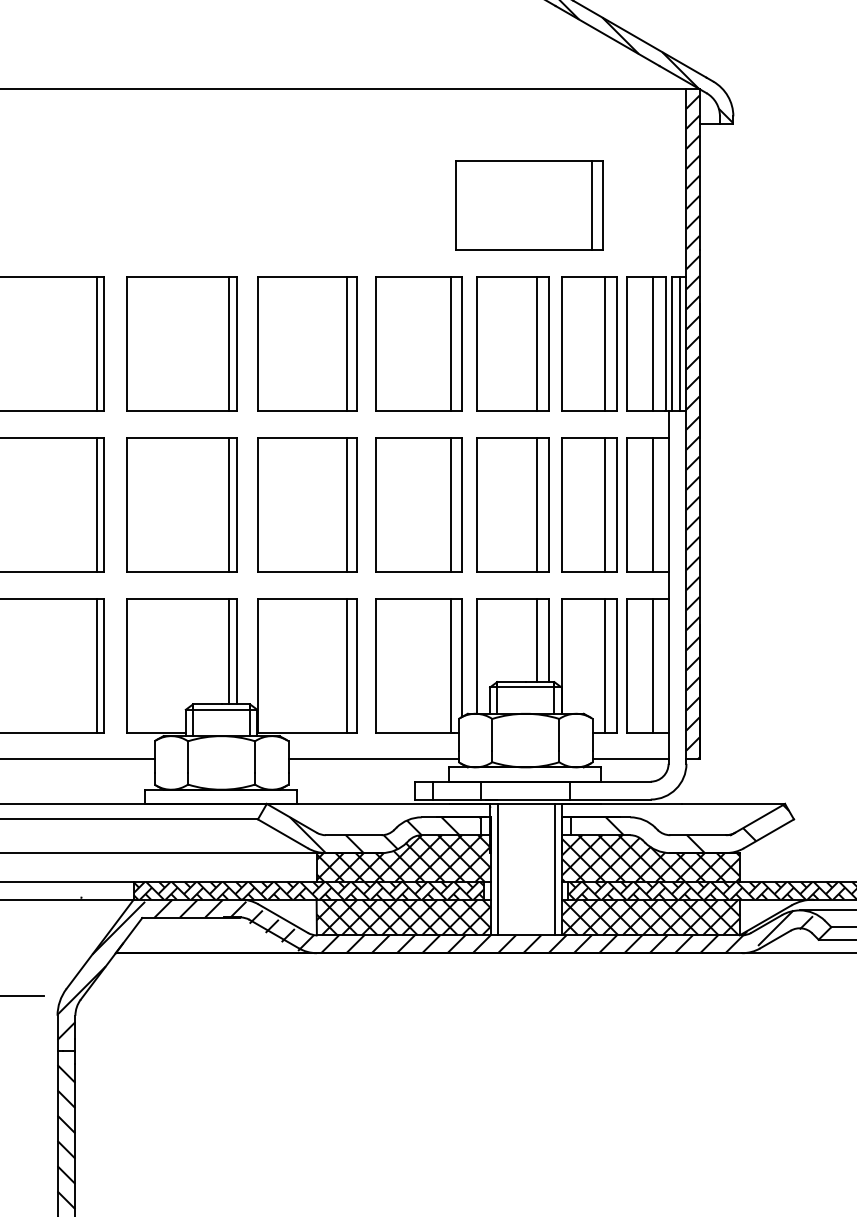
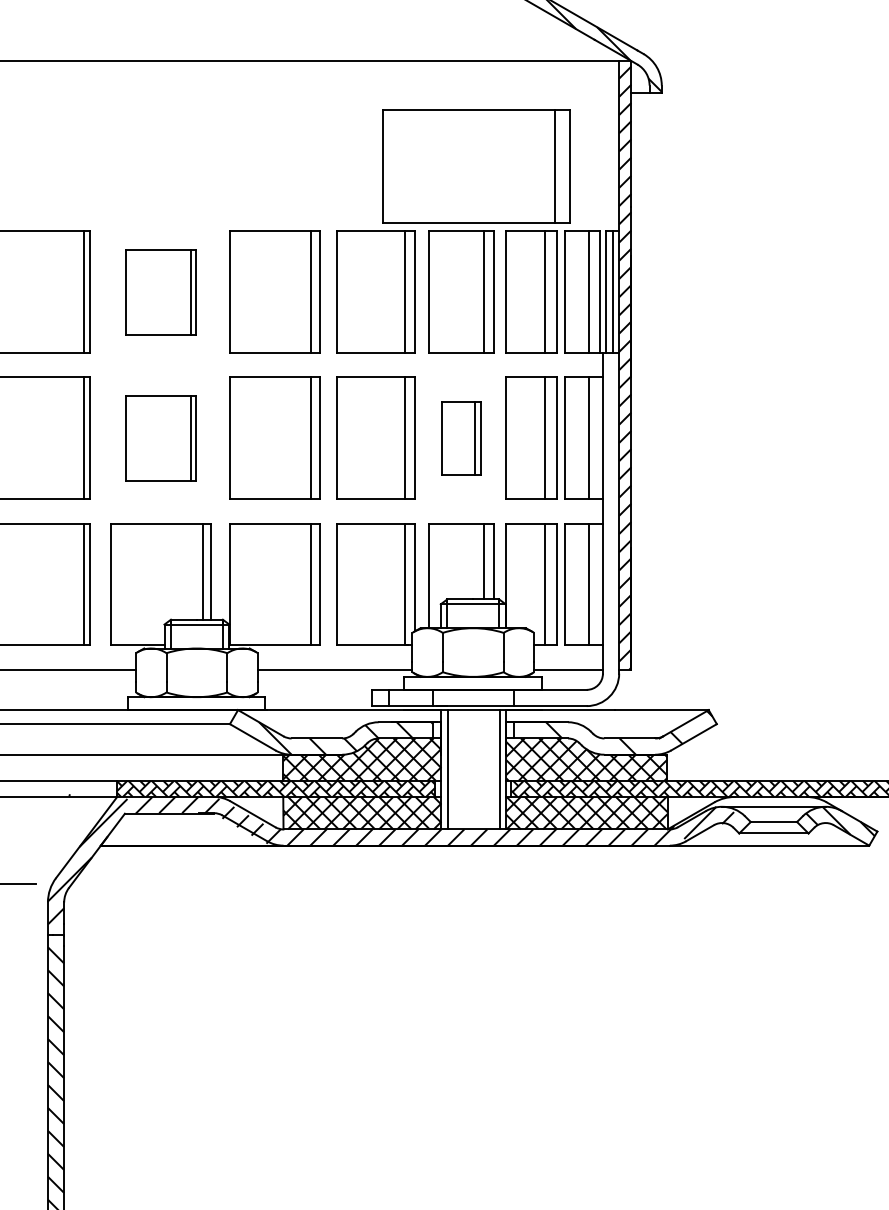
part: (529, 205) -> (476, 166), size x1.4
part: (181, 343) -> (160, 291), size x0.7
part: (181, 503) -> (160, 437), size x0.7
part: (512, 503) -> (461, 437), size x0.6

